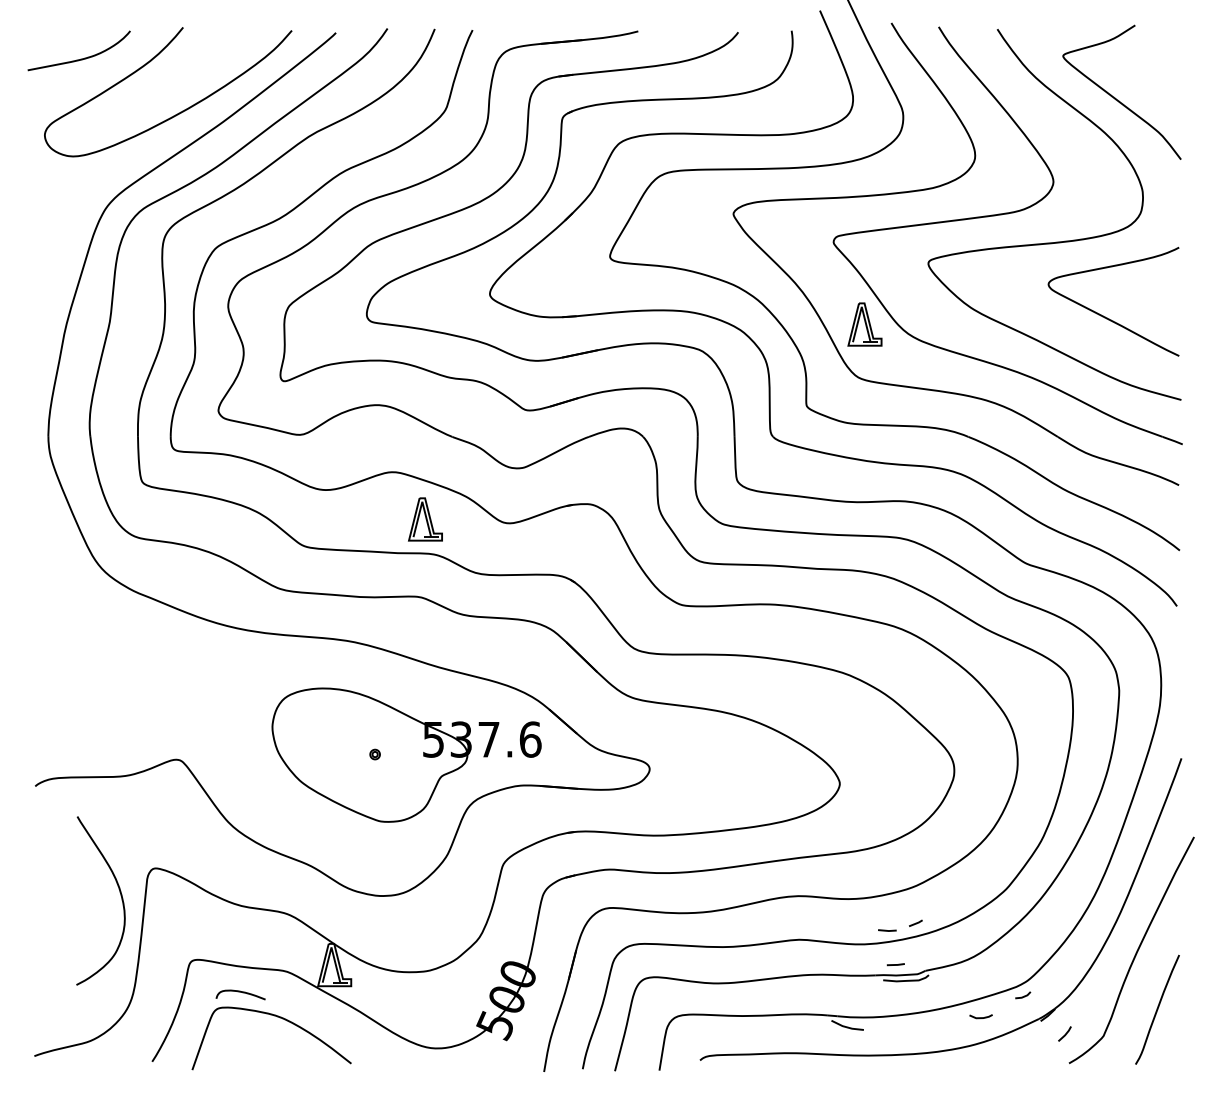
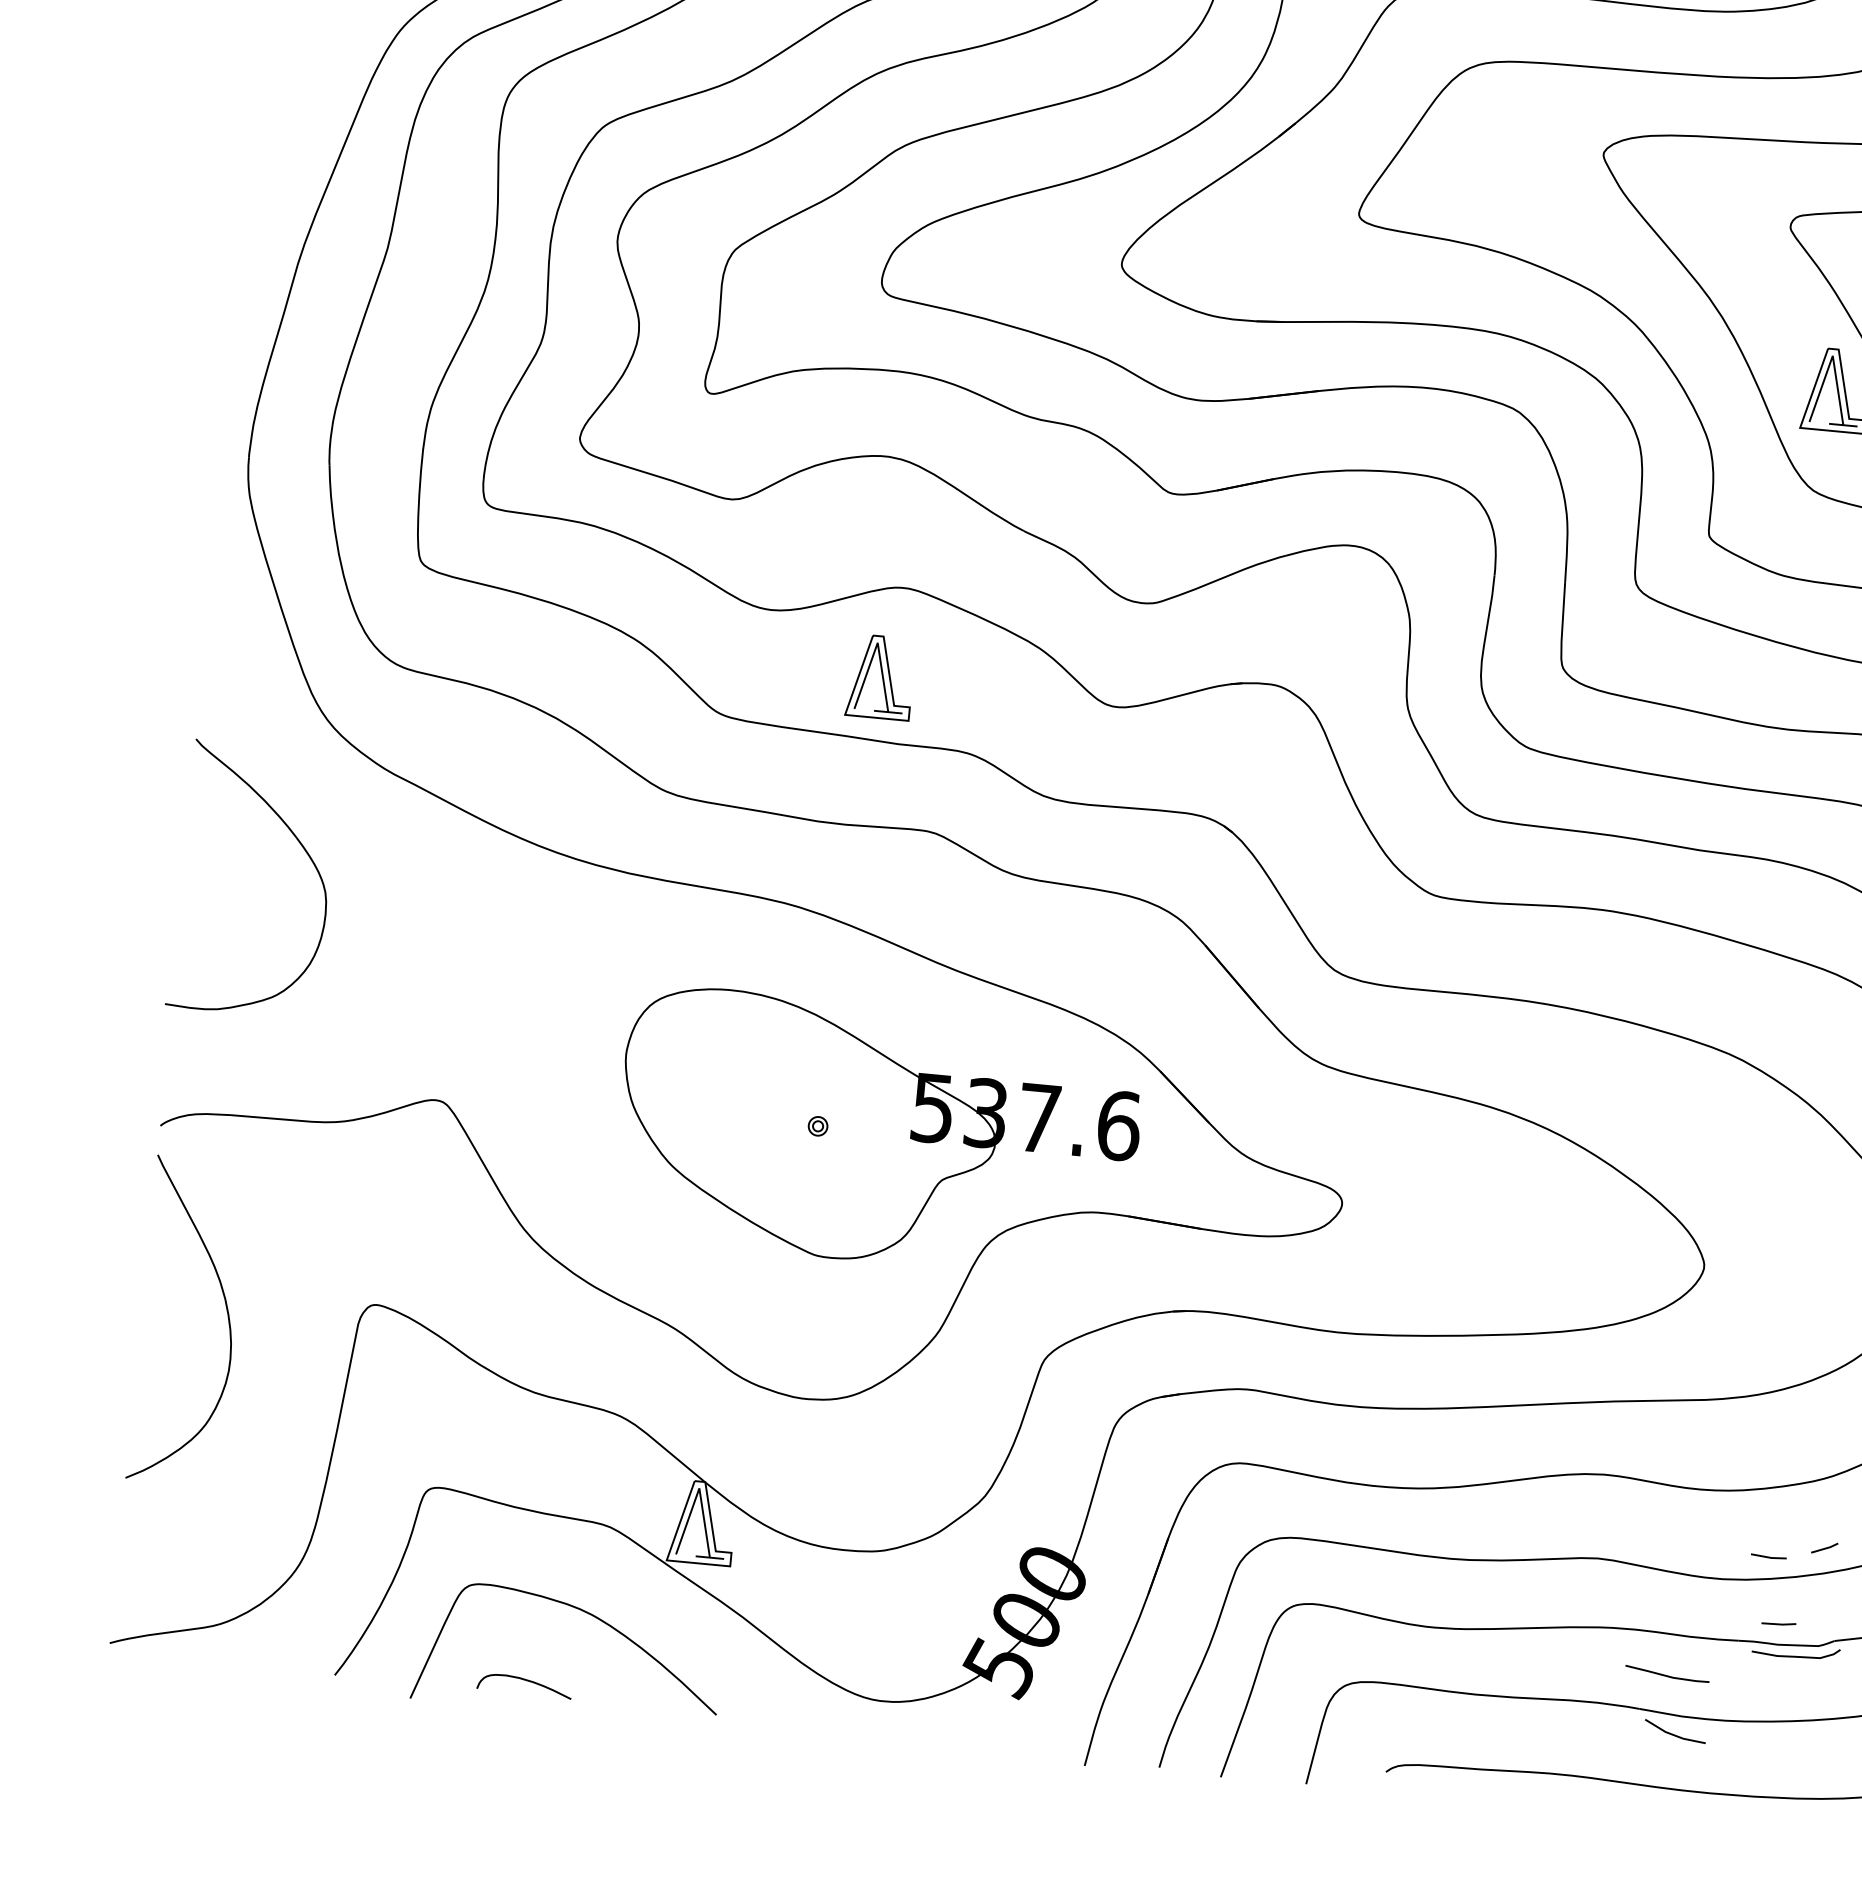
part: (425, 519) -> (880, 677), moved
curve: (96, 638) -> (304, 853), added
curve: (120, 896) -> (226, 1316), moved
curve: (240, 992) -> (524, 1681), moved
line: (840, 996) -> (1666, 1674), added

